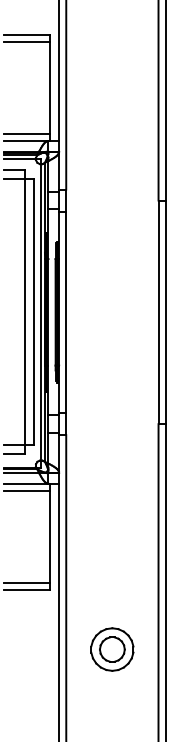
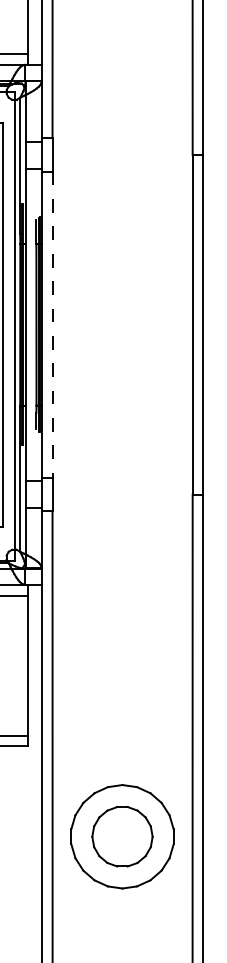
line: (66, 312) -> (52, 325), solid -> dashed
part: (112, 649) -> (122, 836), size x1.6

